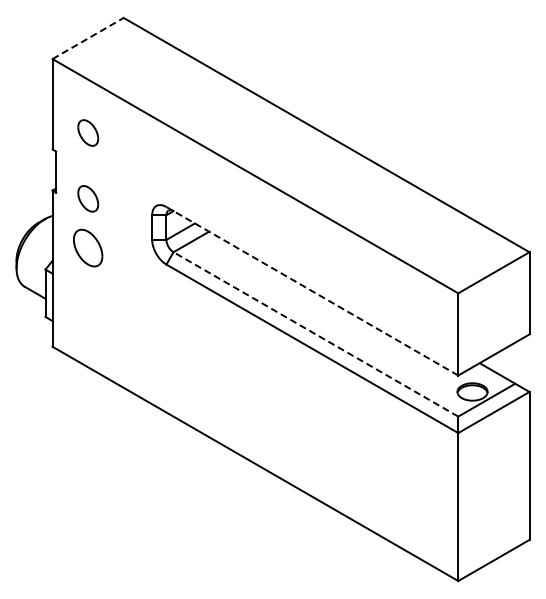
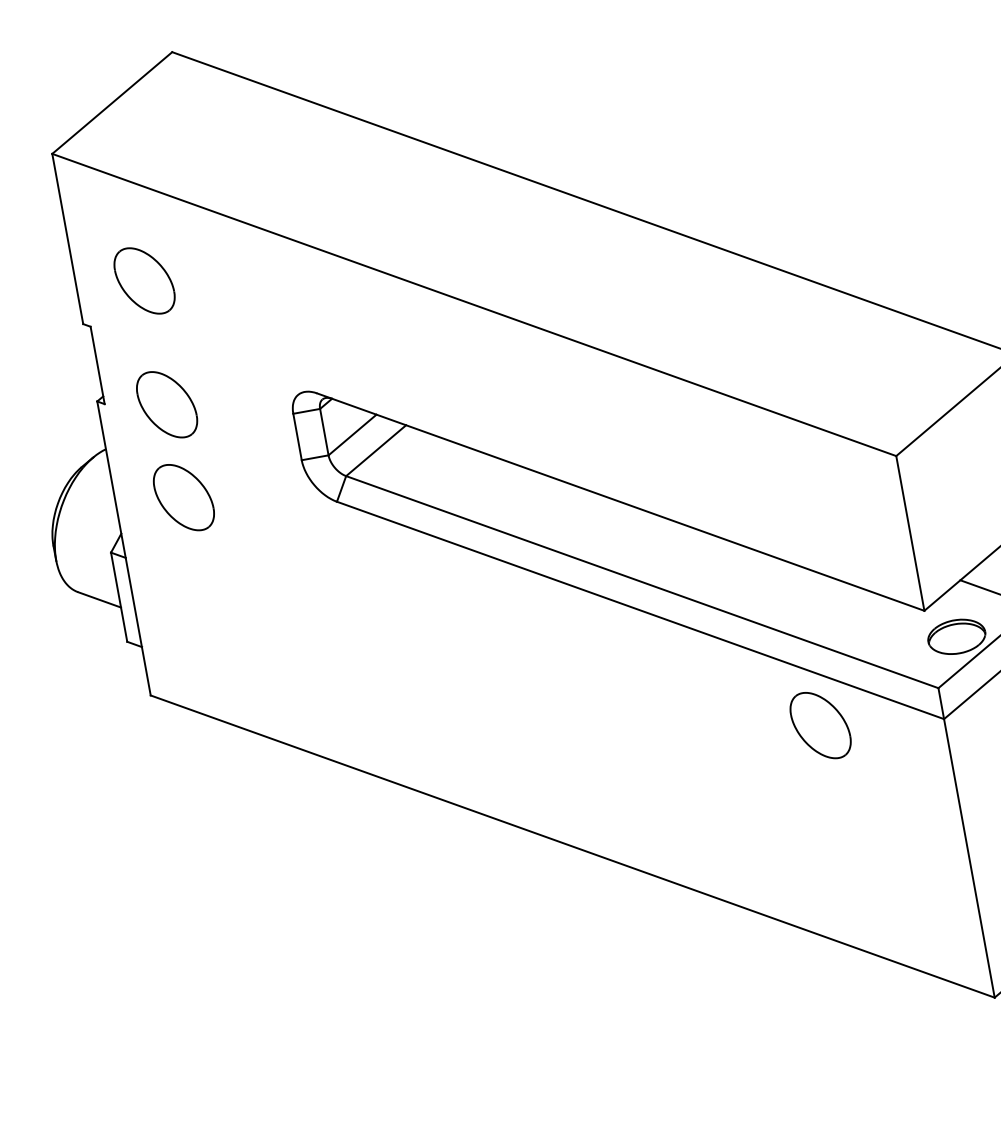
line: (88, 38) -> (112, 102), dashed -> solid
part: (88, 132) -> (145, 279), size x1.43
part: (88, 198) -> (167, 404), size x1.43
line: (312, 291) -> (621, 502), dashed -> solid
line: (315, 334) -> (641, 582), dashed -> solid
part: (394, 424) -> (821, 724), added

